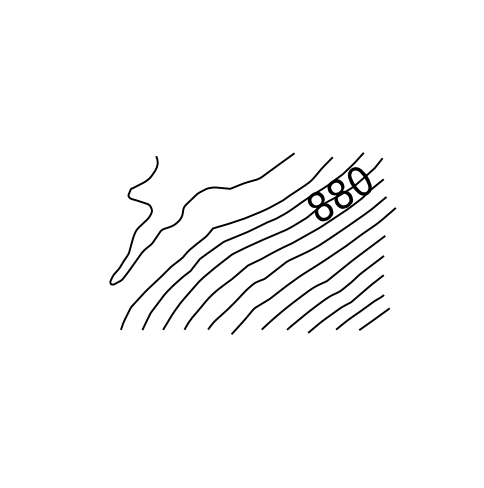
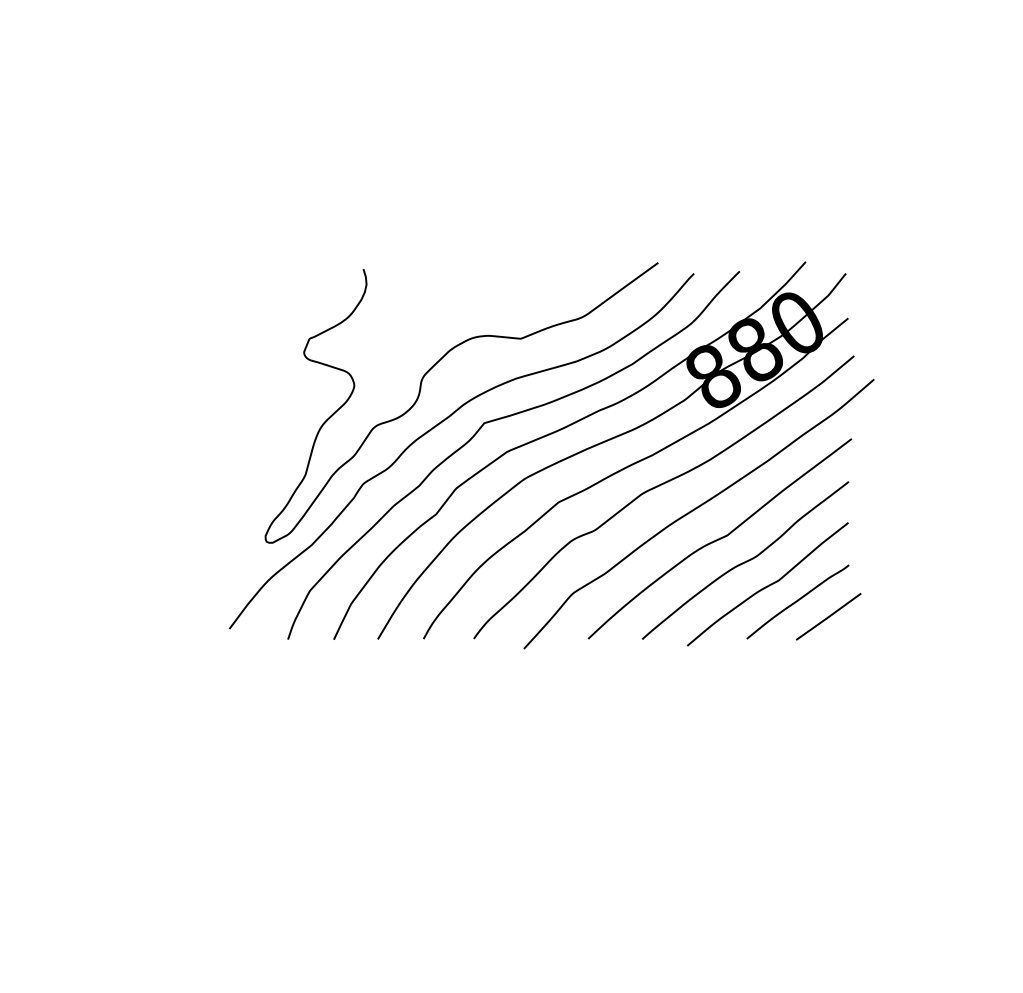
curve: (191, 230) -> (438, 427), added

